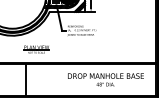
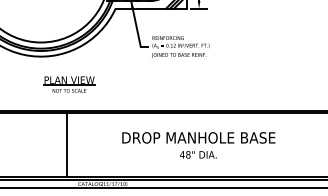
part: (36, 49) -> (69, 84), moved
text: (105, 79) -> (197, 144), moved

